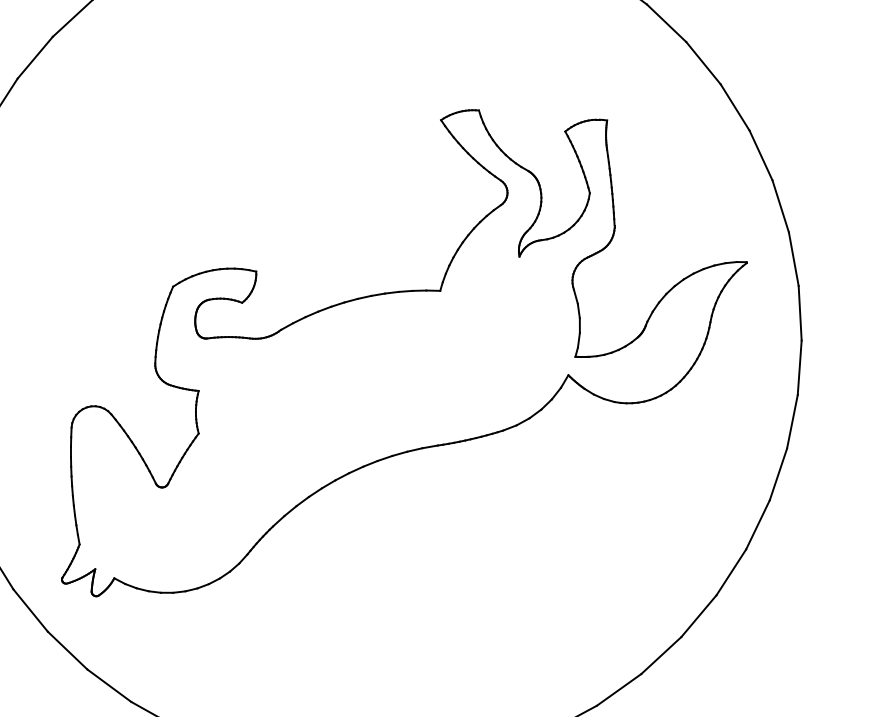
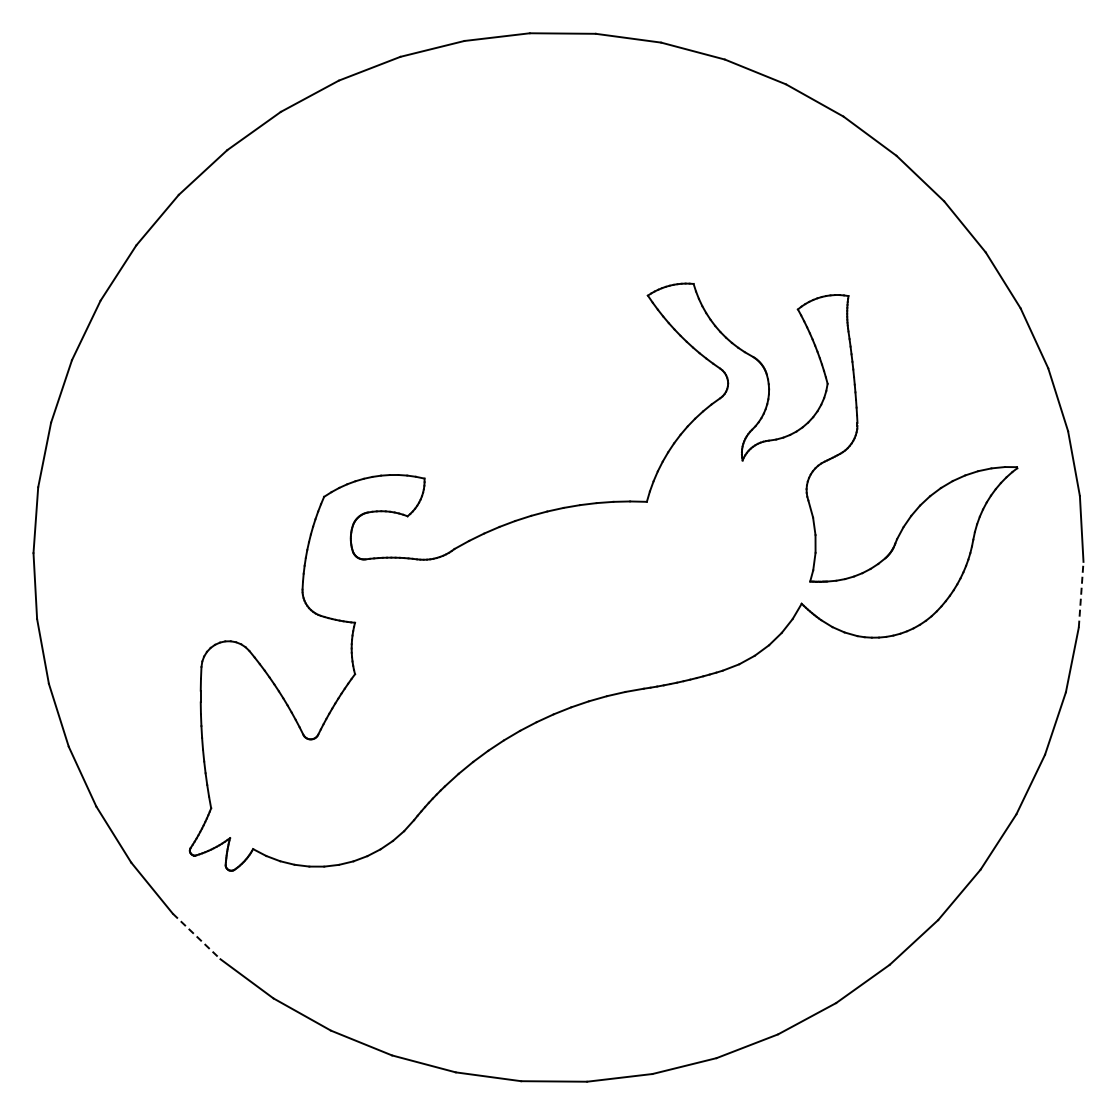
line: (800, 367) -> (1081, 594), solid -> dashed
line: (67, 650) -> (196, 936), solid -> dashed

